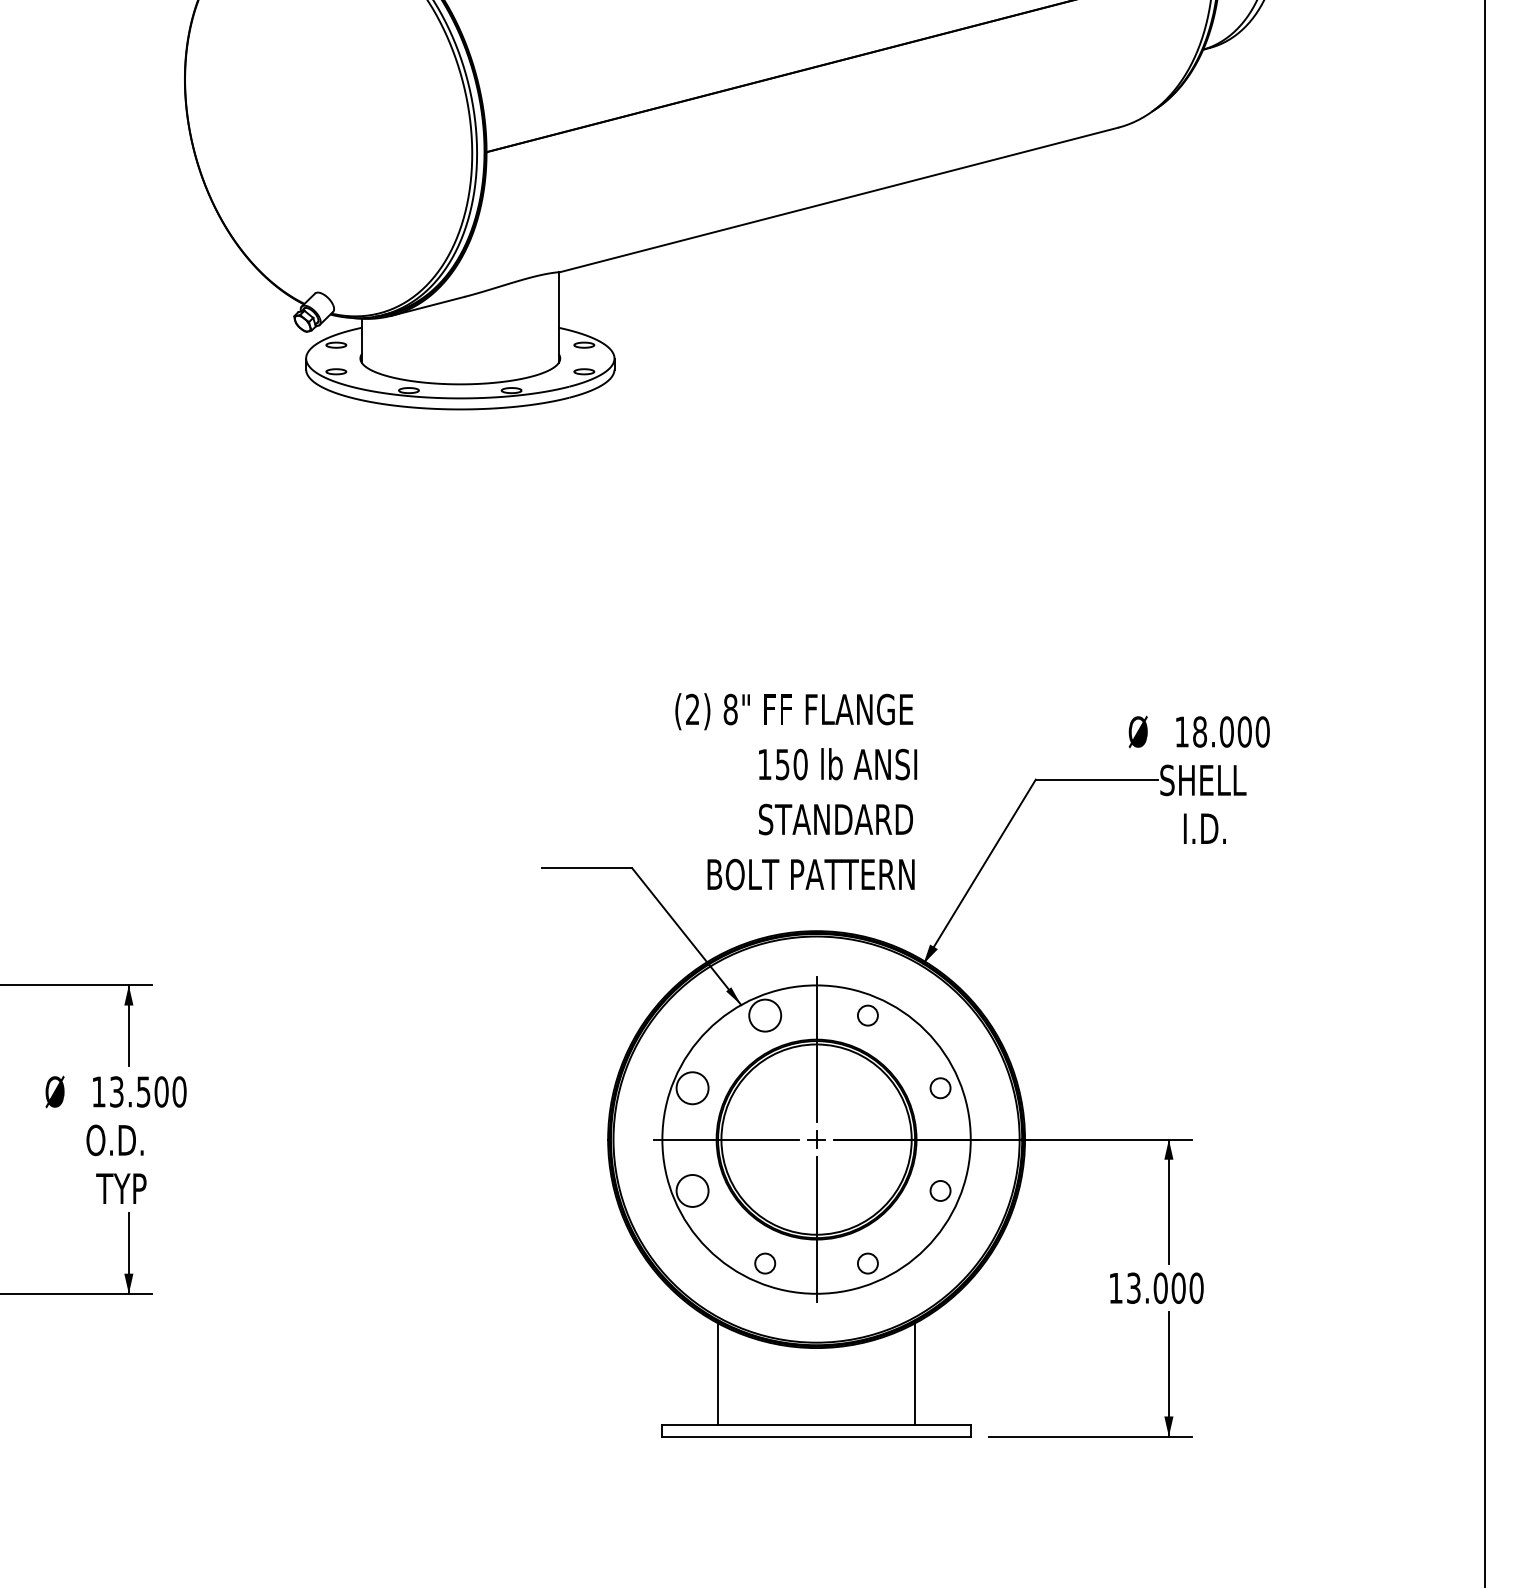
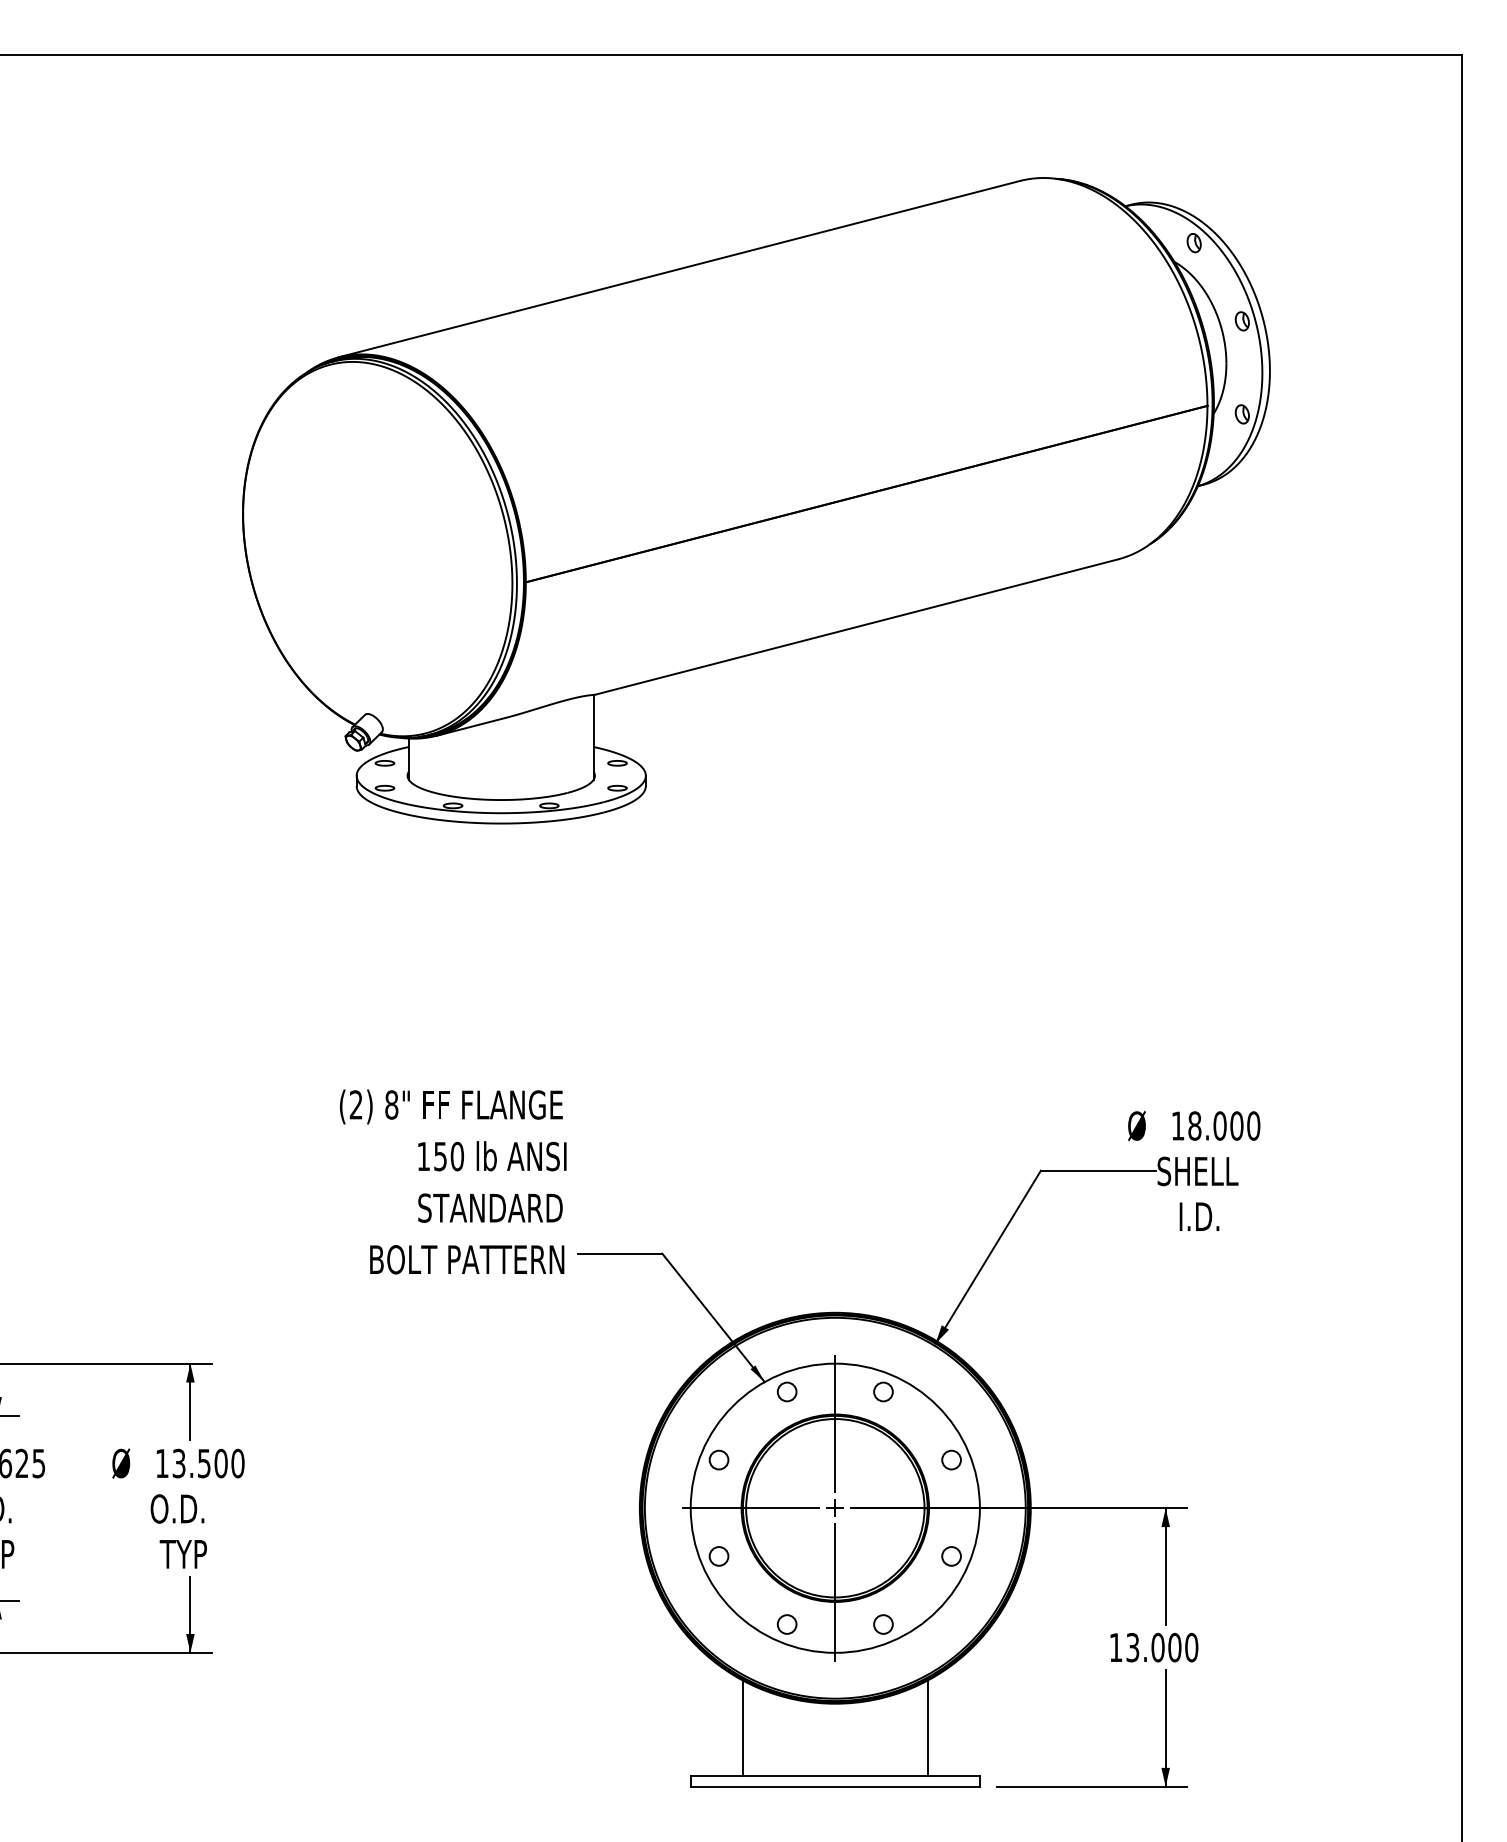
text: (796, 791) -> (453, 1181), moved
circle: (764, 1015) -> (786, 1391), size x0.62
circle: (691, 1087) -> (718, 1459), size x0.62
circle: (691, 1191) -> (718, 1556), size x0.62

